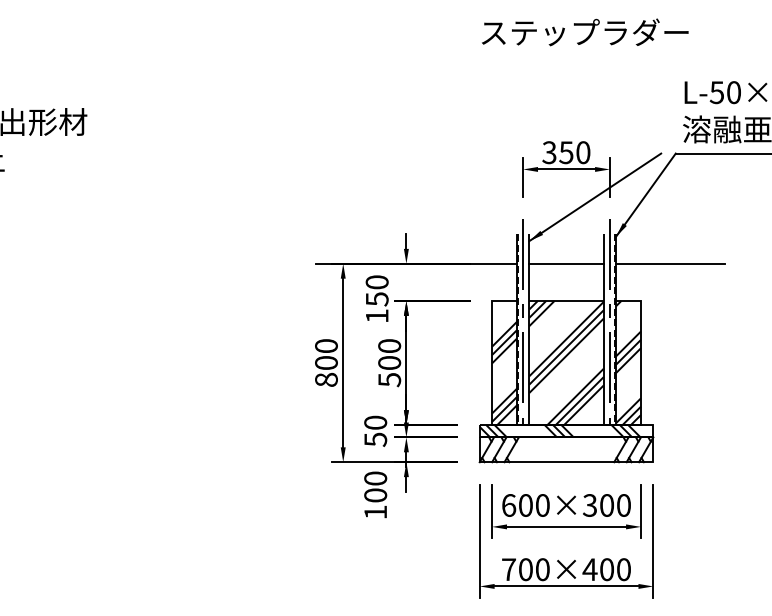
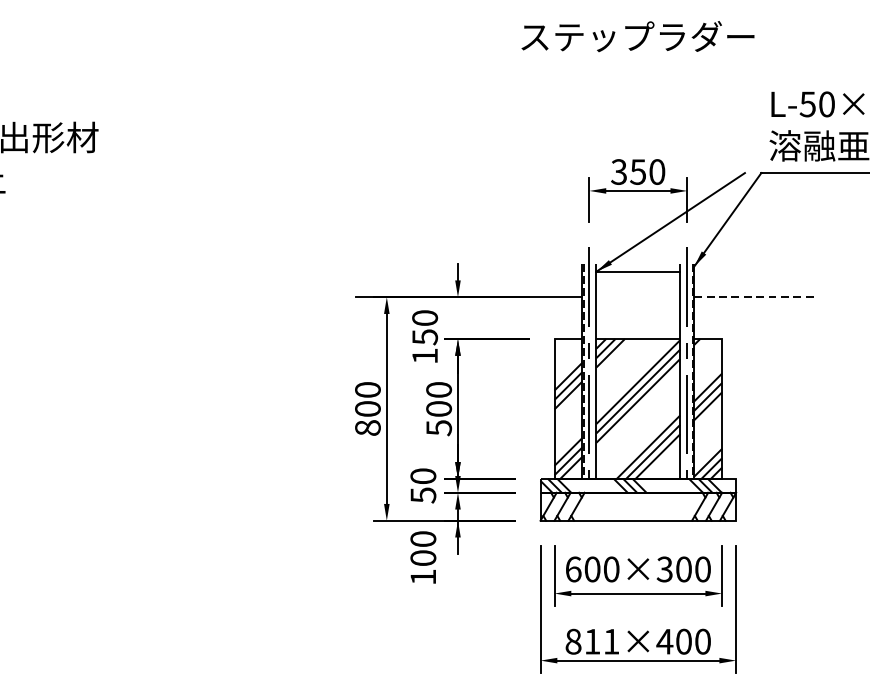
text: (585, 32) -> (638, 36), moved
line: (566, 263) -> (638, 272), moved
line: (670, 263) -> (755, 296), solid -> dashed
text: (525, 569) -> (592, 641), 700×400 -> 811×400

